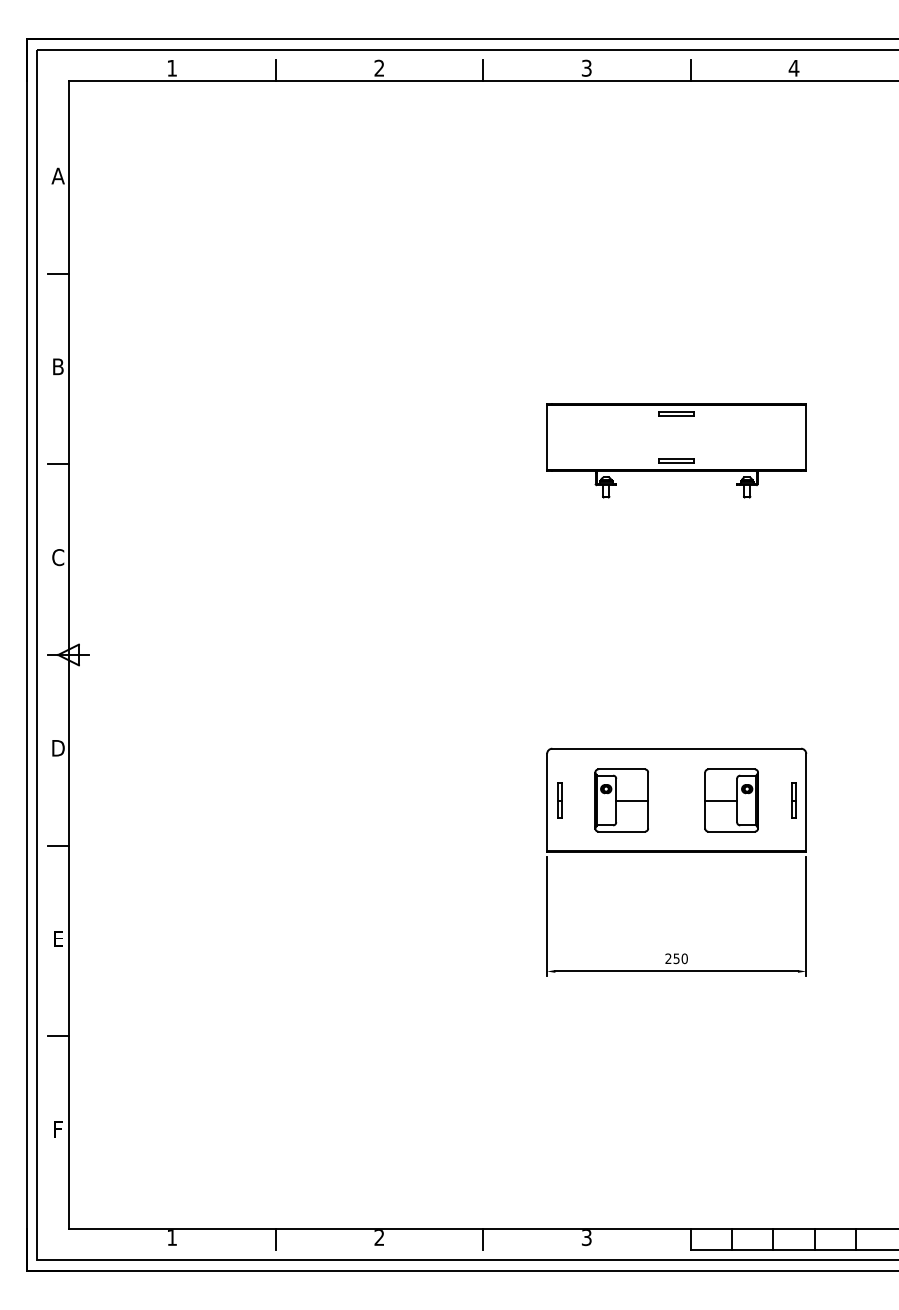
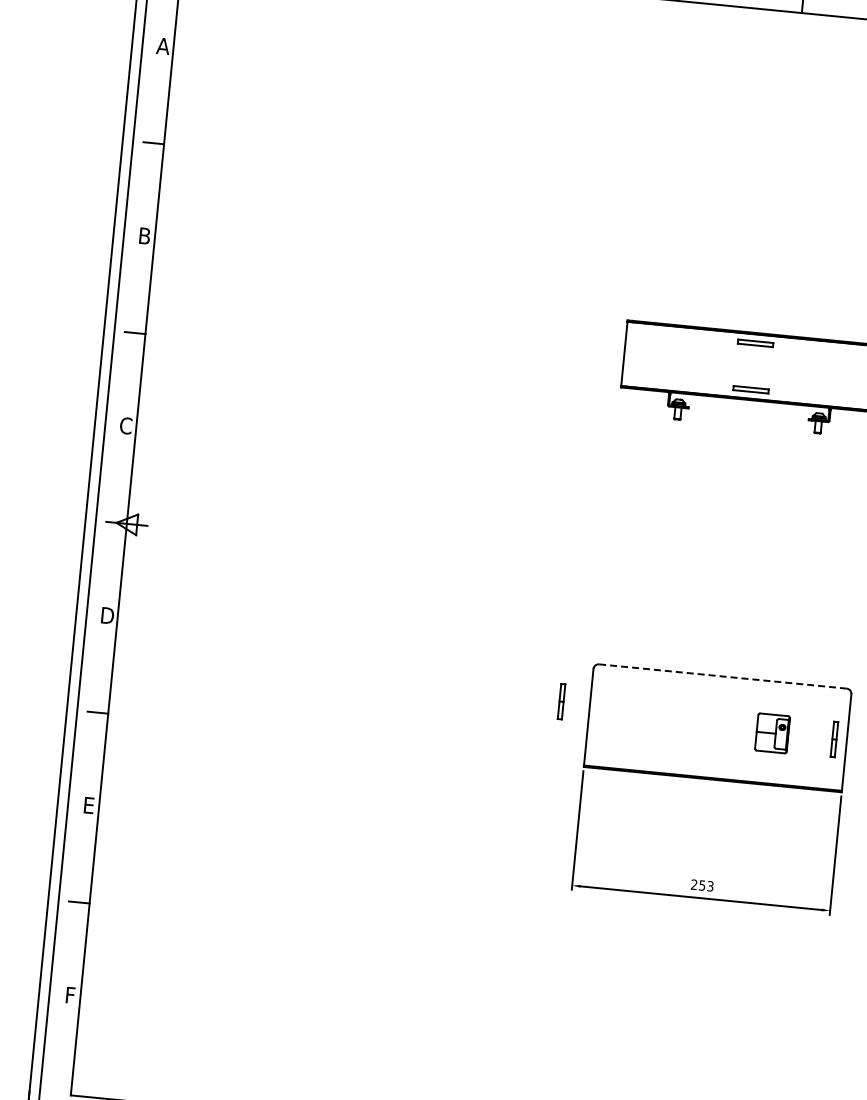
line: (677, 748) -> (723, 676), solid -> dashed
part: (559, 800) -> (561, 701), moved
part: (621, 800) -> (662, 722), removed
part: (731, 800) -> (772, 733), size x0.6
text: (684, 958) -> (710, 886), 250 -> 253

